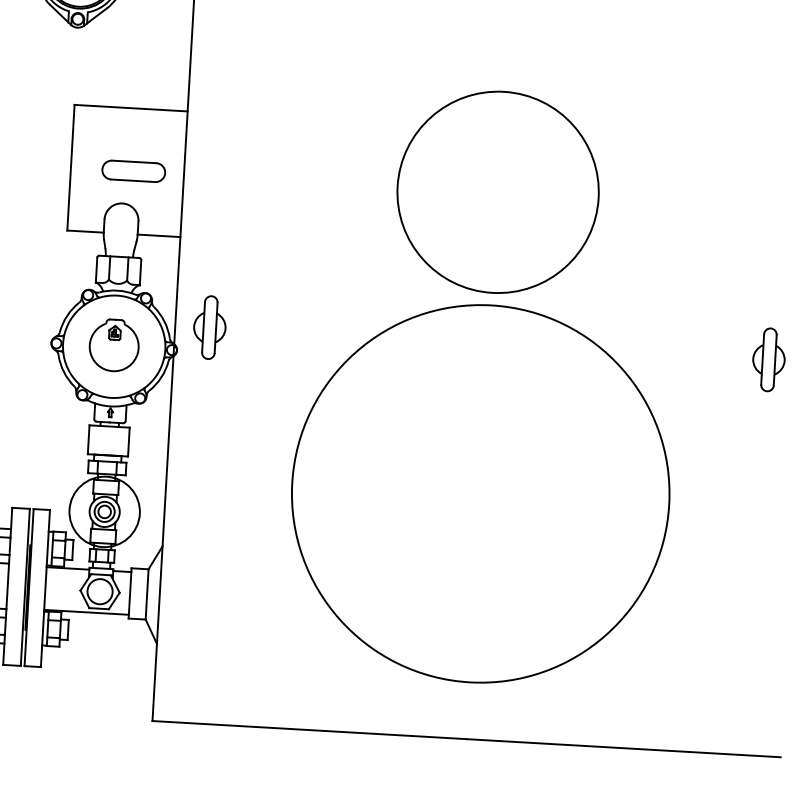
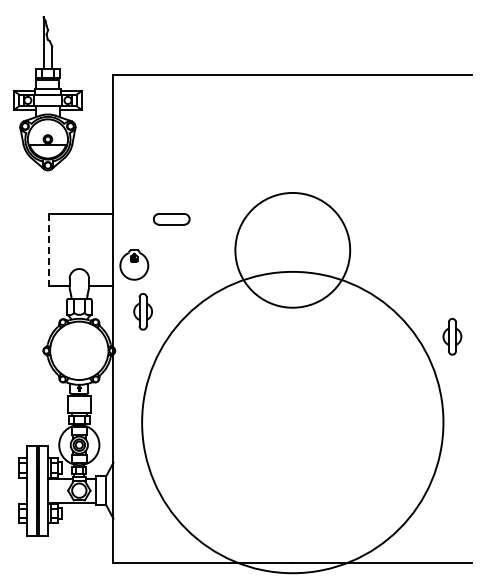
line: (70, 167) -> (48, 250), solid -> dashed
part: (133, 171) -> (171, 219), moved
part: (208, 327) -> (142, 311), moved
part: (114, 344) -> (134, 264), moved
circle: (480, 493) -> (292, 422), size x1.4

